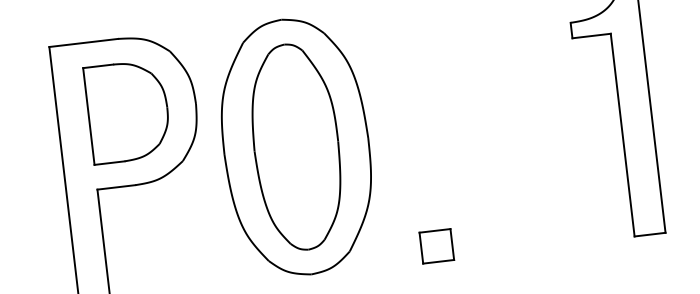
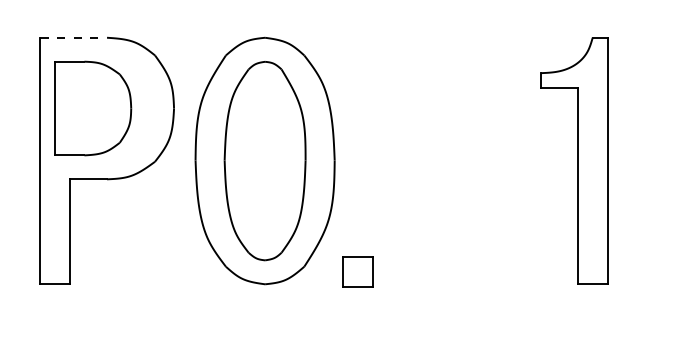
line: (84, 42) -> (74, 37), solid -> dashed
part: (128, 111) -> (93, 108), moved
part: (436, 246) -> (357, 271), moved

